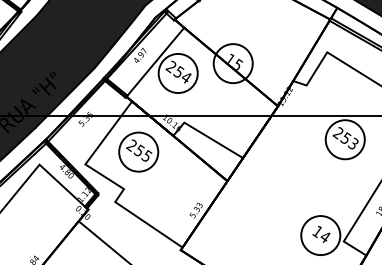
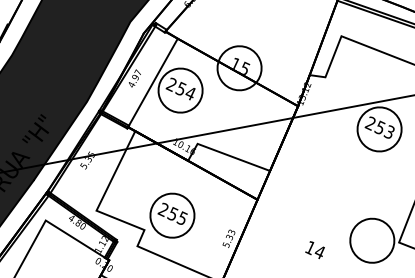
part: (138, 151) -> (172, 215), moved
text: (321, 233) -> (315, 249), moved

